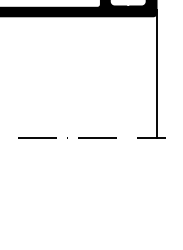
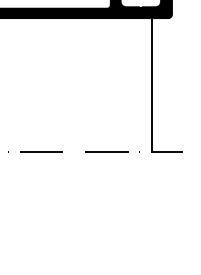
line: (156, 73) -> (151, 80), moved

